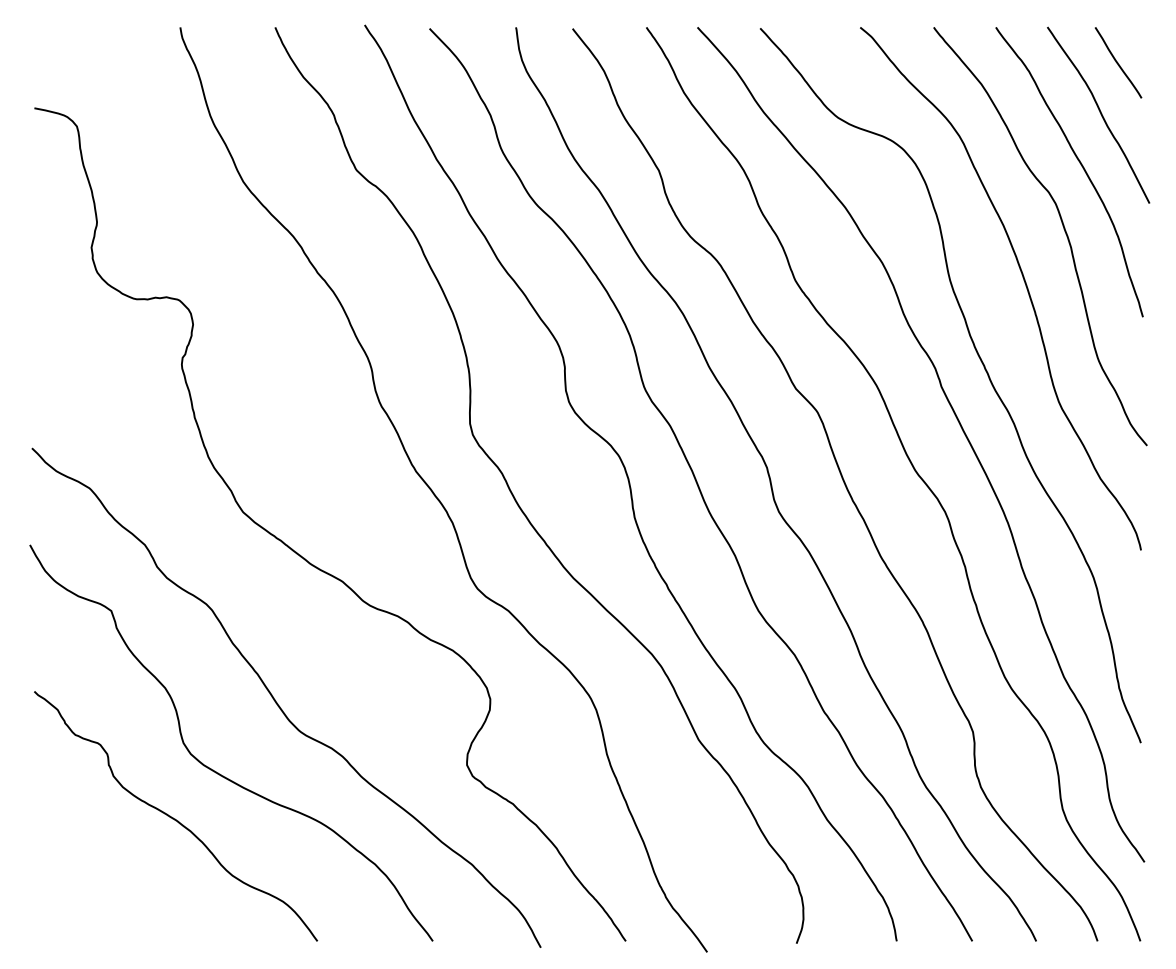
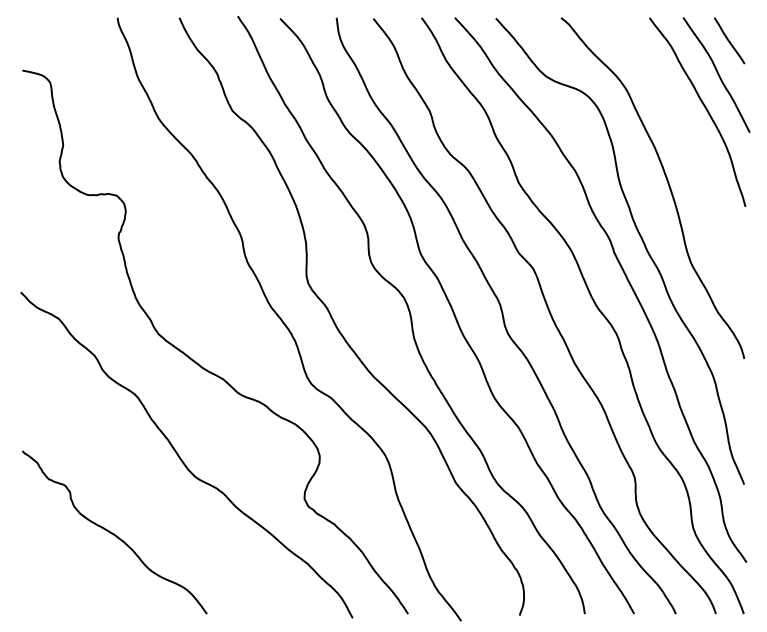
curve: (1063, 230) -> (693, 150), removed
curve: (215, 770) -> (140, 502), removed

